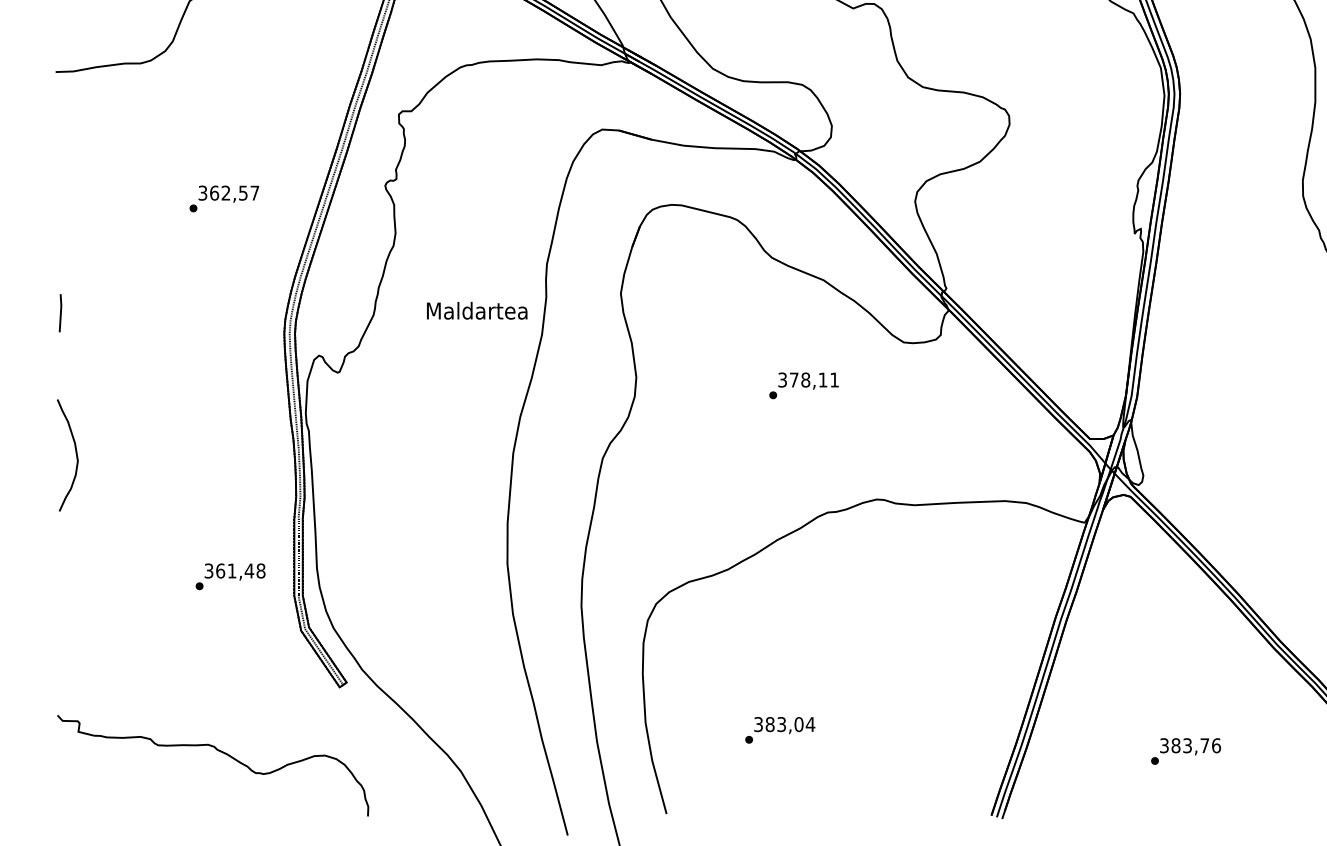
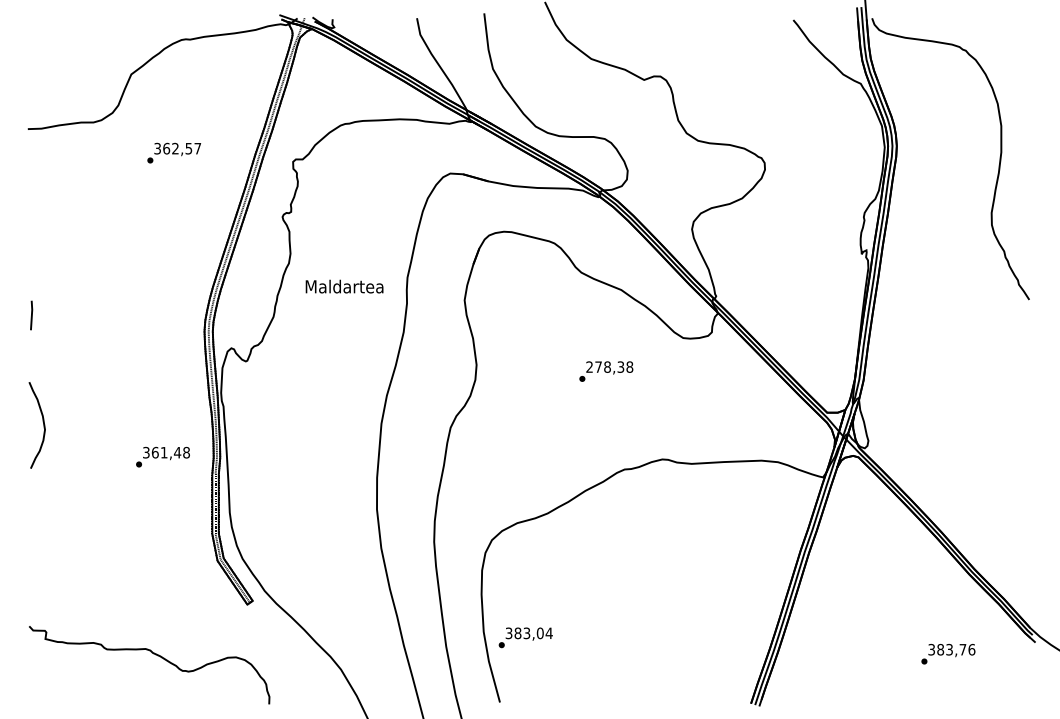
text: (224, 198) -> (174, 152), moved
text: (477, 310) -> (344, 286), moved
text: (808, 379) -> (609, 366), 378,11 -> 278,38
text: (229, 575) -> (162, 456), moved
text: (779, 729) -> (525, 637), moved
text: (1186, 751) -> (948, 654), moved

